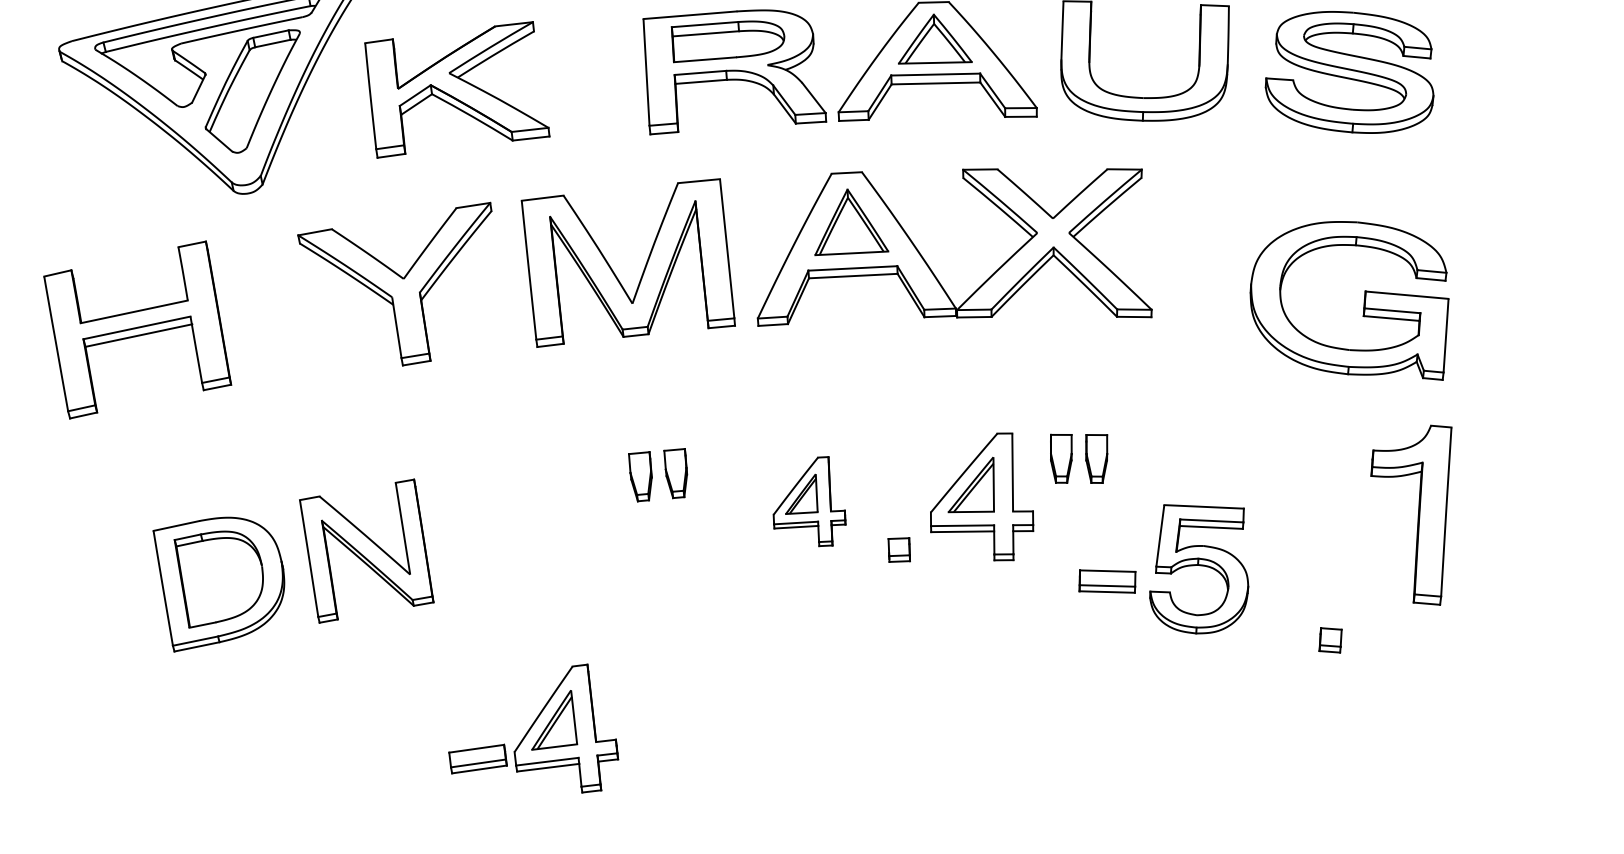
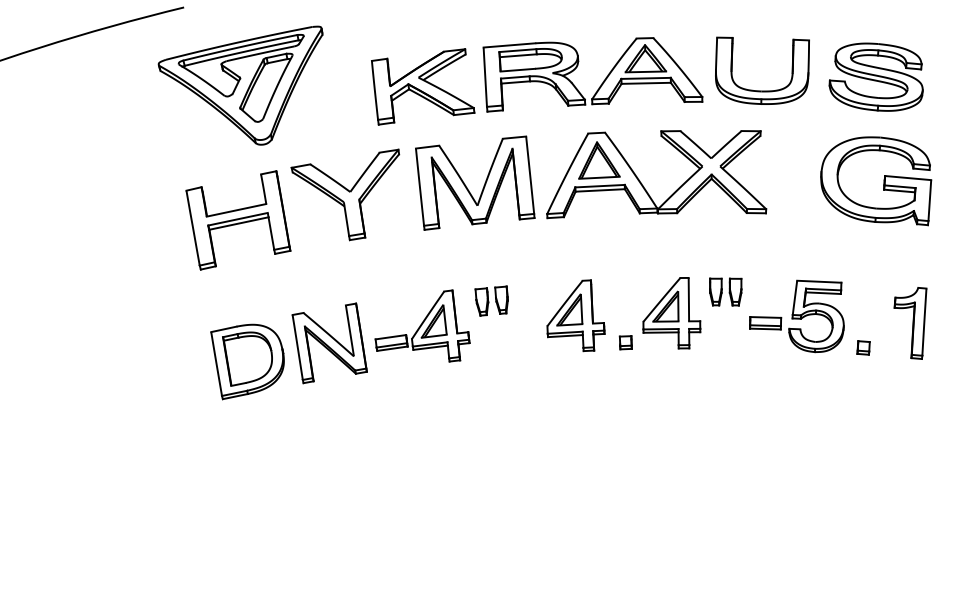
part: (457, 89) -> (423, 86), moved
part: (1362, 301) -> (883, 181), moved
part: (137, 330) -> (238, 220), moved
part: (808, 501) -> (575, 315), size x1.43
part: (1411, 515) -> (910, 323), size x0.71
part: (1163, 569) -> (796, 316), moved
part: (1330, 639) -> (863, 347), moved
part: (533, 727) -> (422, 325), moved

